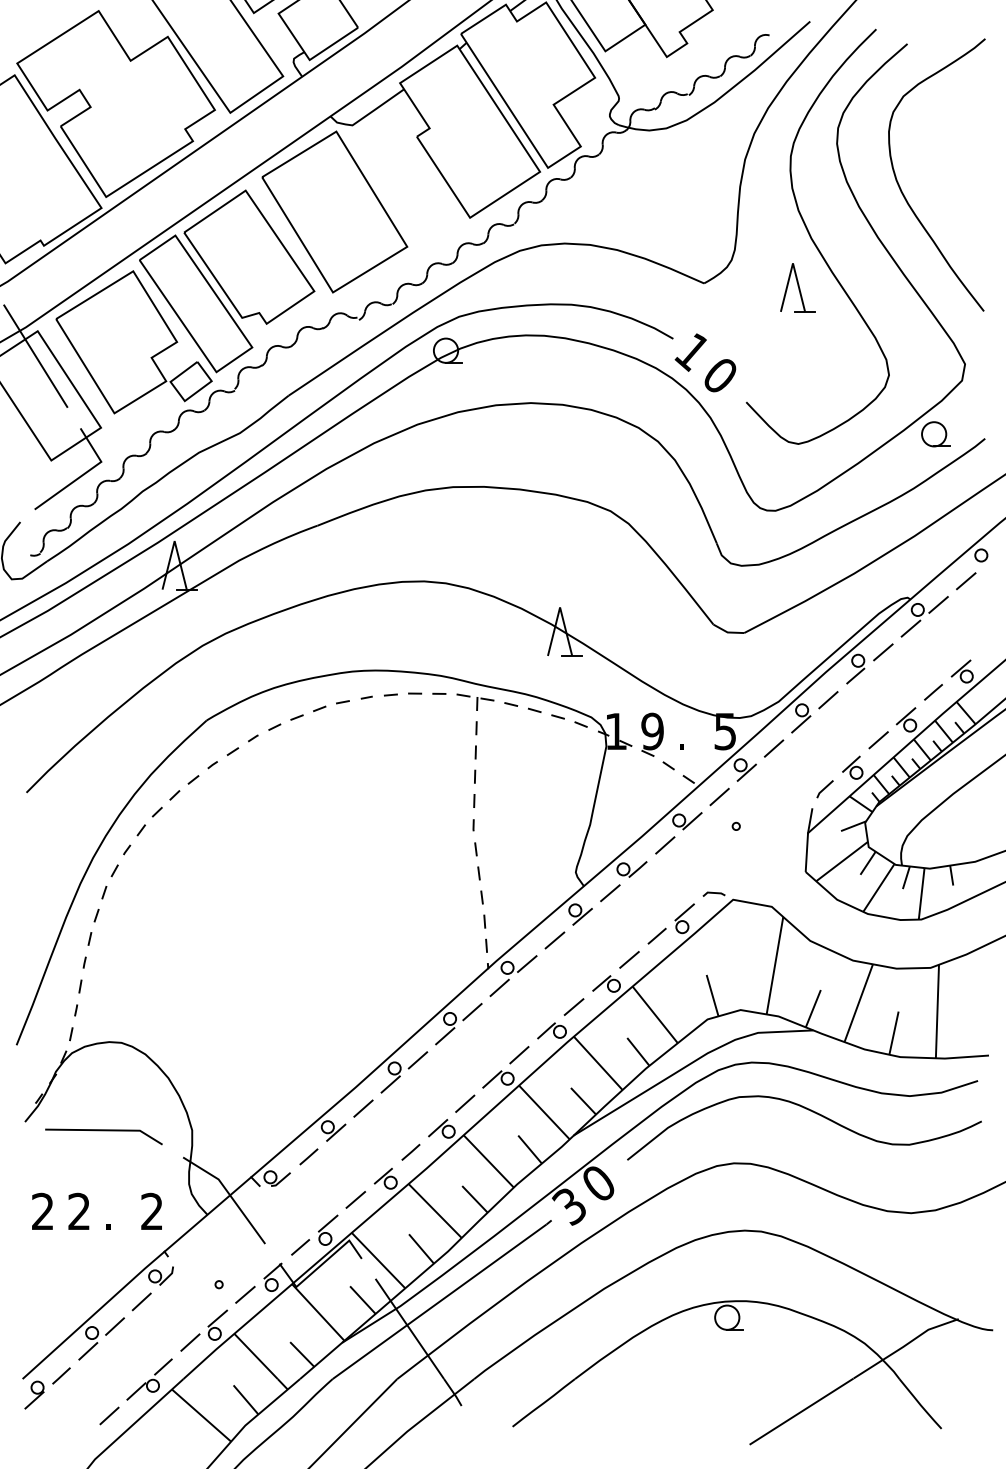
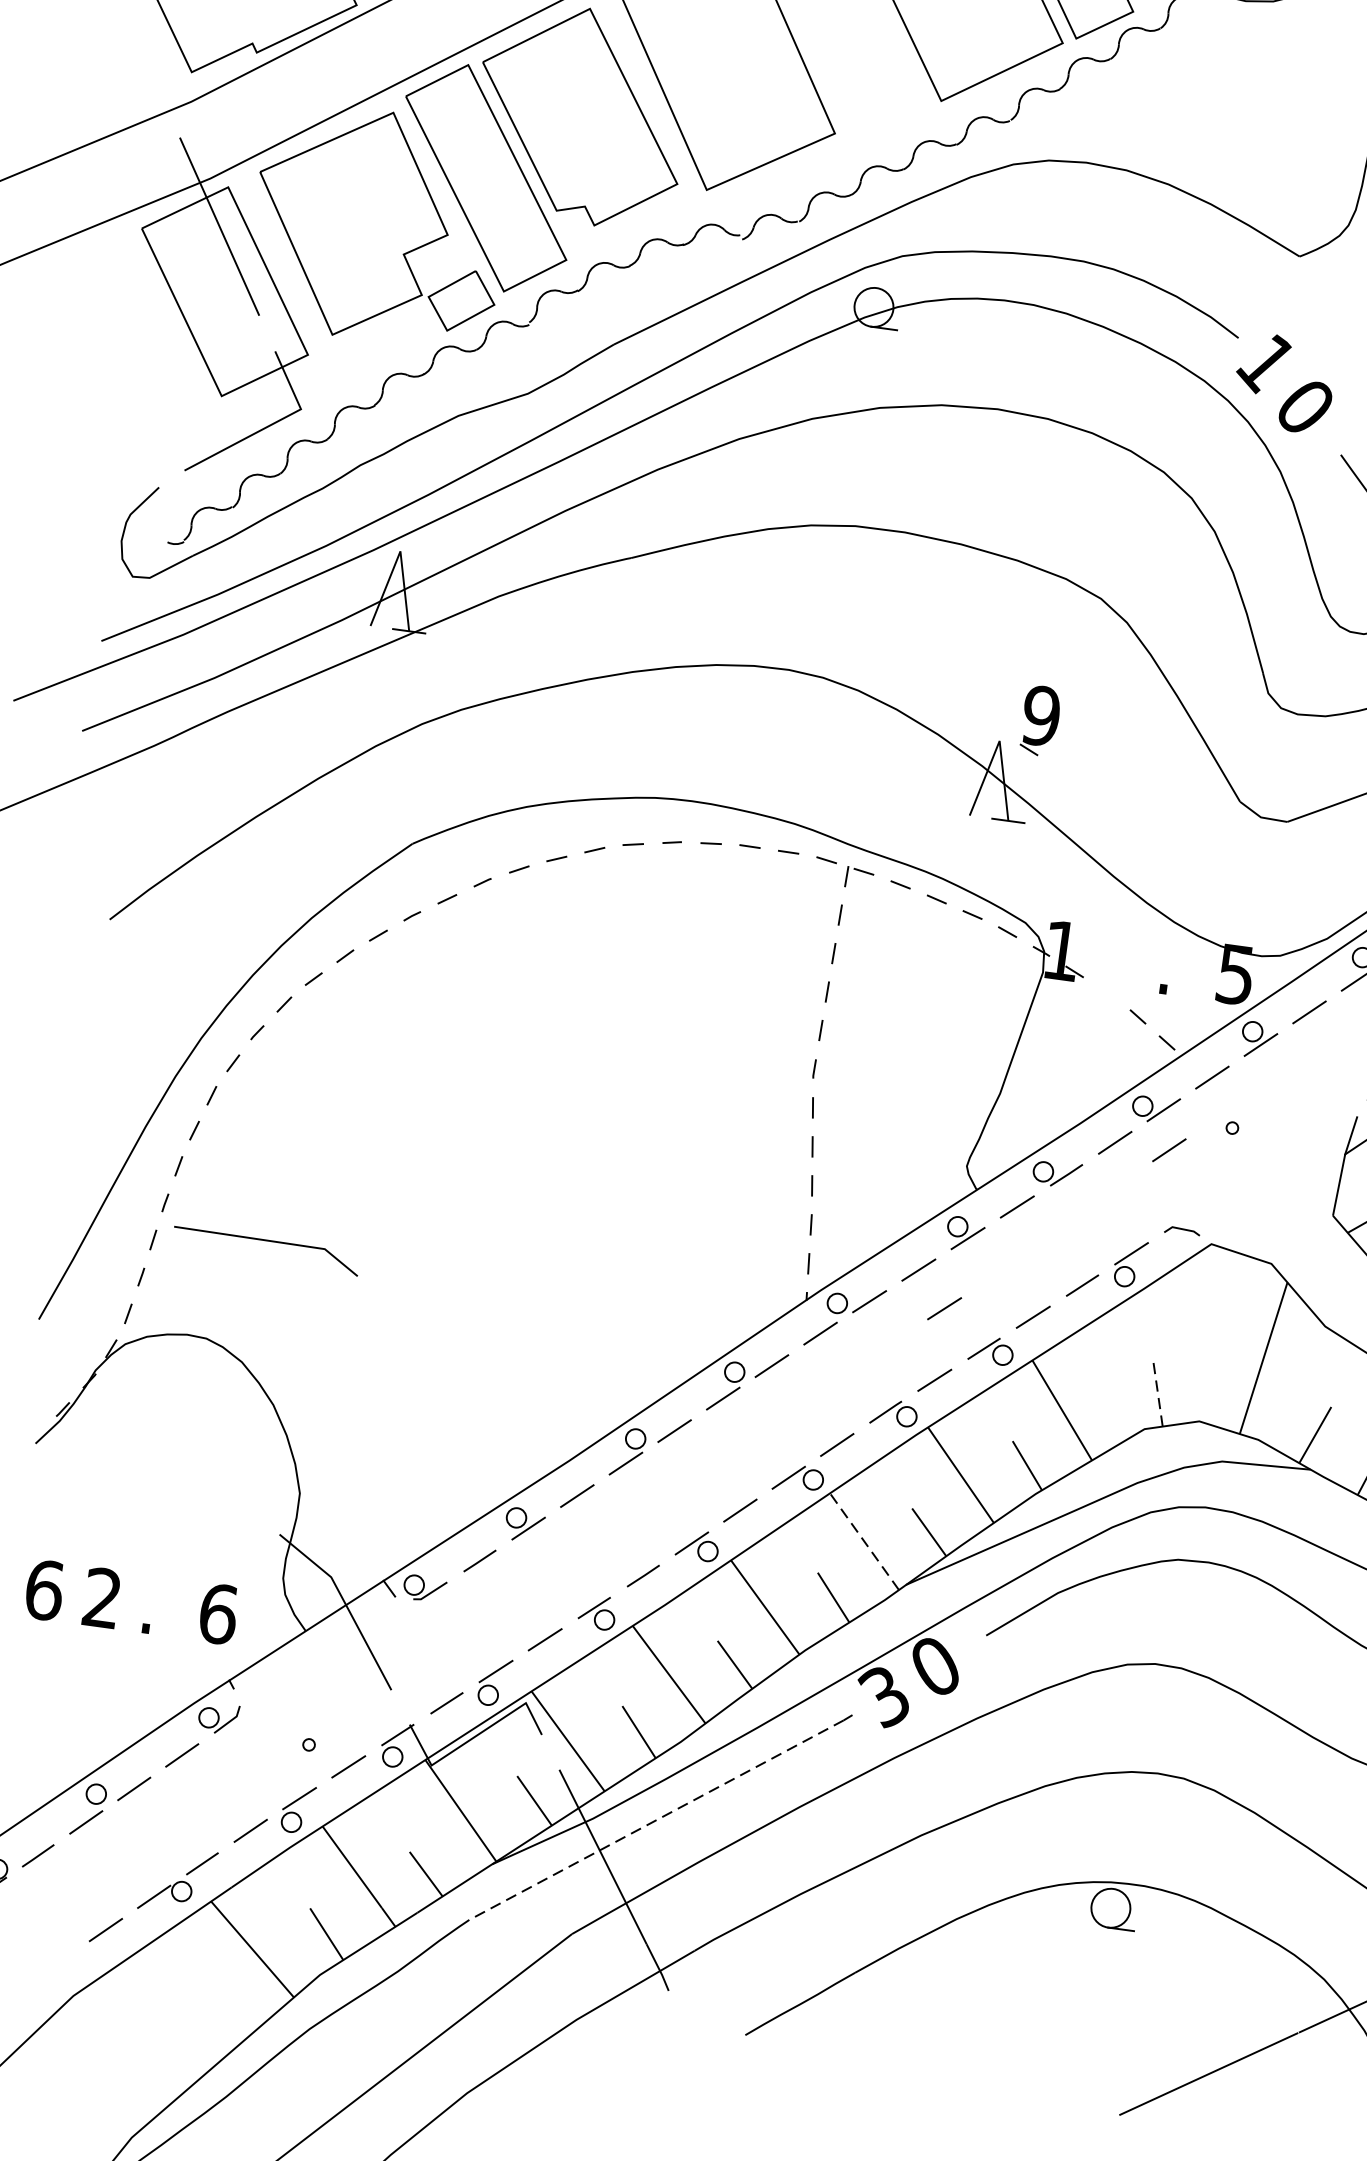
part: (652, 734) -> (1040, 720), moved
line: (699, 845) -> (1169, 1150), added
line: (573, 961) -> (943, 1307), added
line: (712, 995) -> (1157, 1392), solid -> dashed
line: (544, 1112) -> (864, 1541), solid -> dashed
line: (103, 1131) -> (266, 1242), moved
text: (42, 1211) -> (43, 1589), 2 -> 6
text: (152, 1211) -> (218, 1613), 2 -> 6
line: (439, 1302) -> (656, 1821), solid -> dashed

